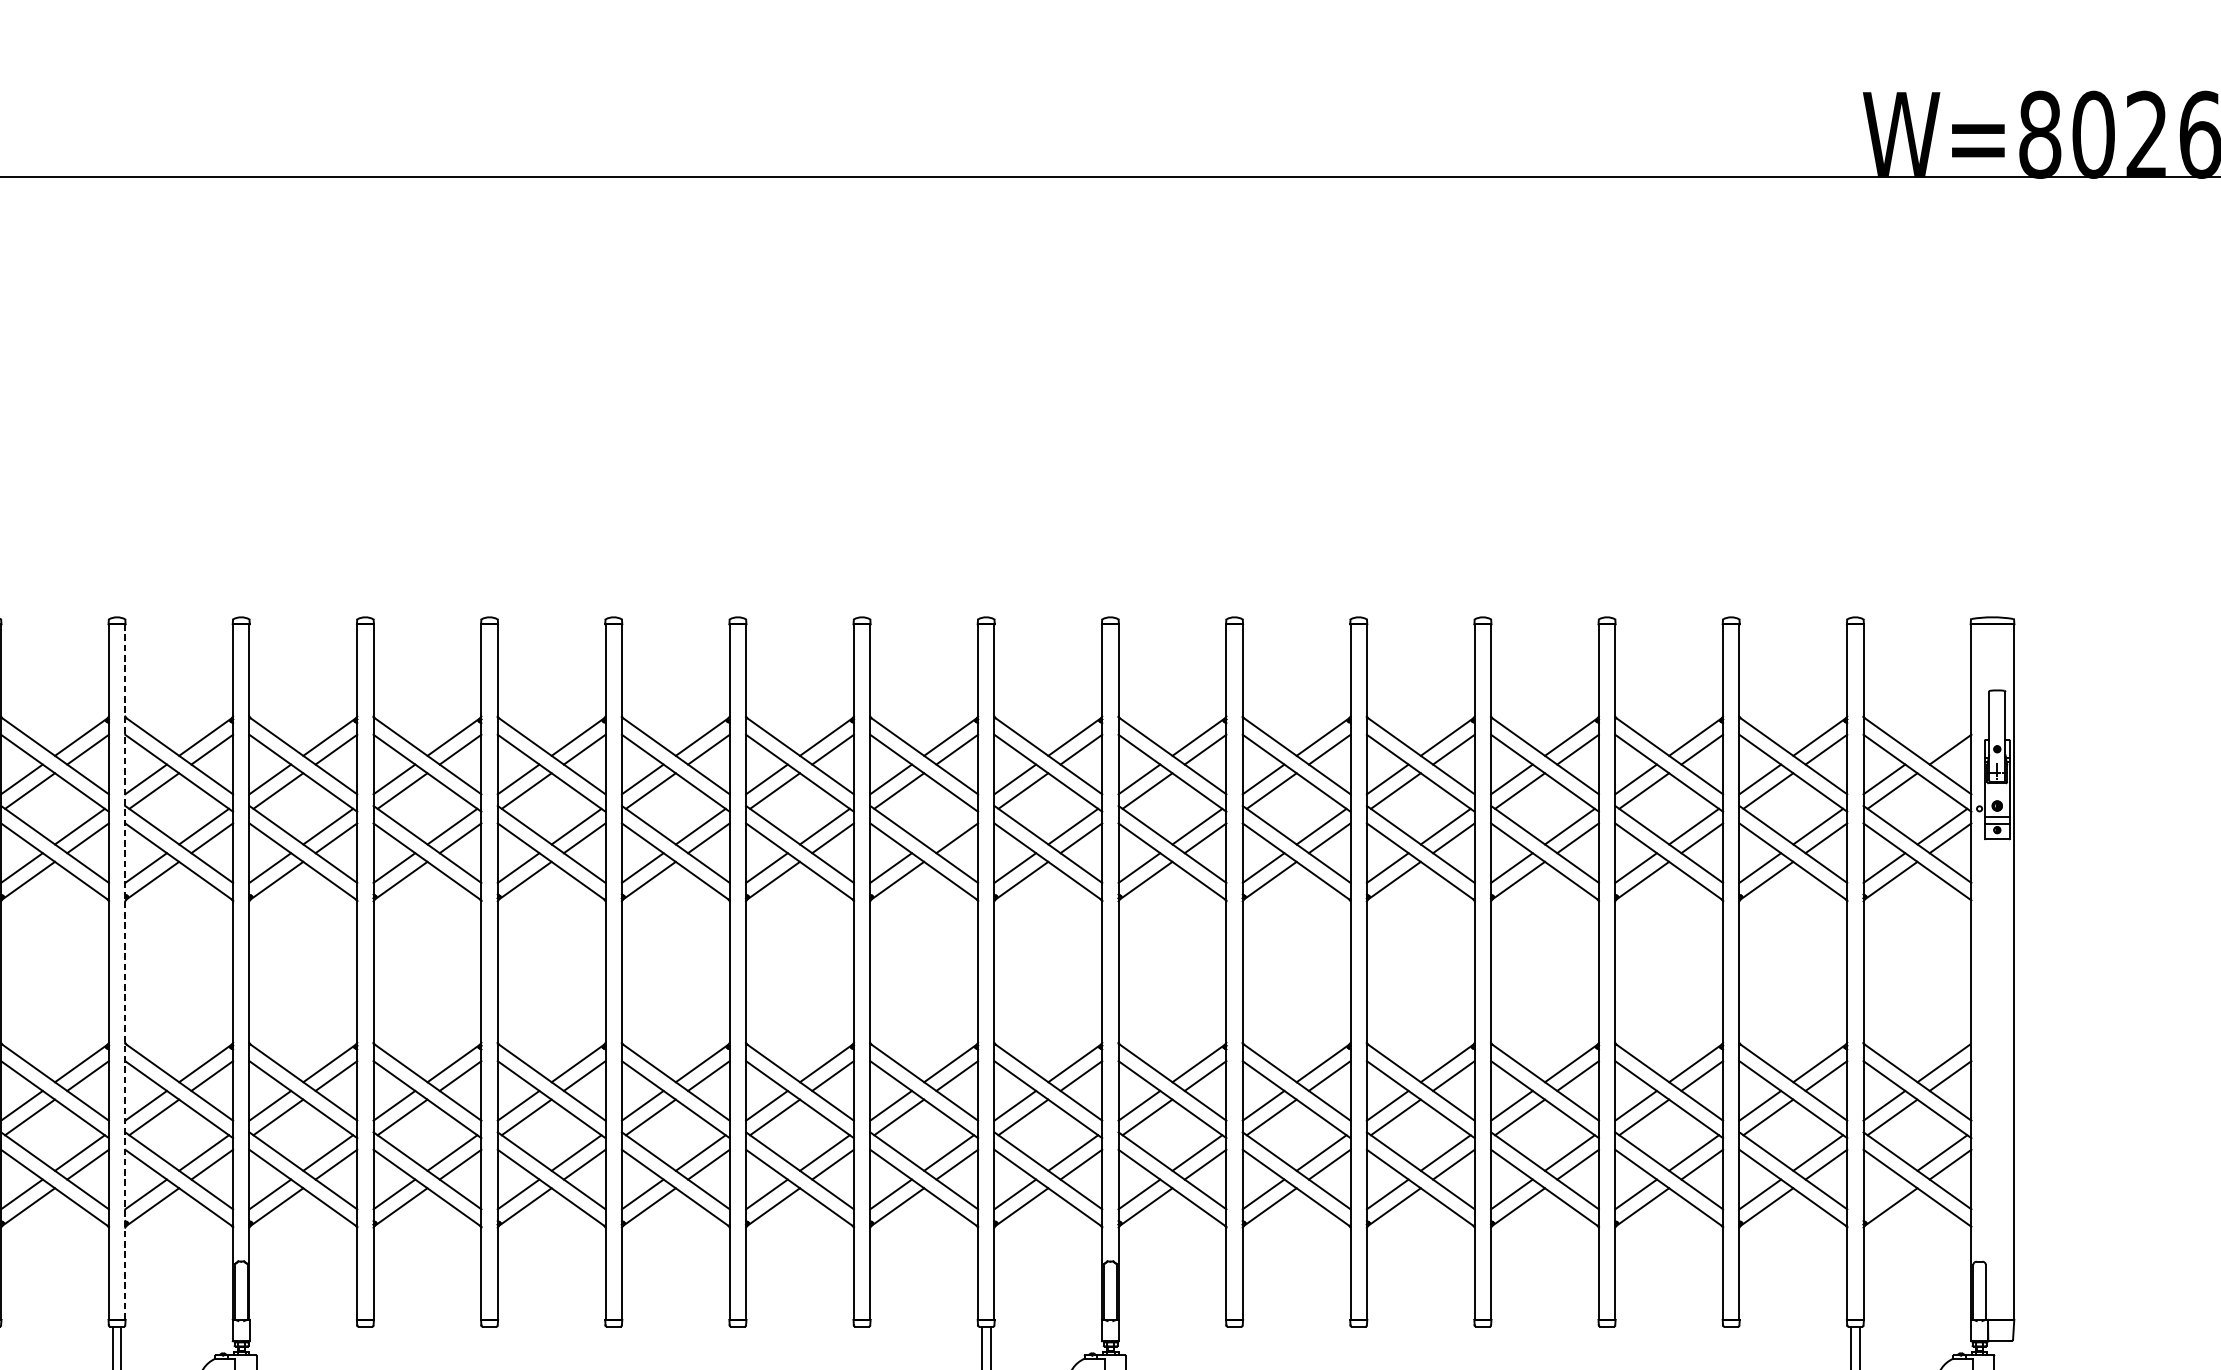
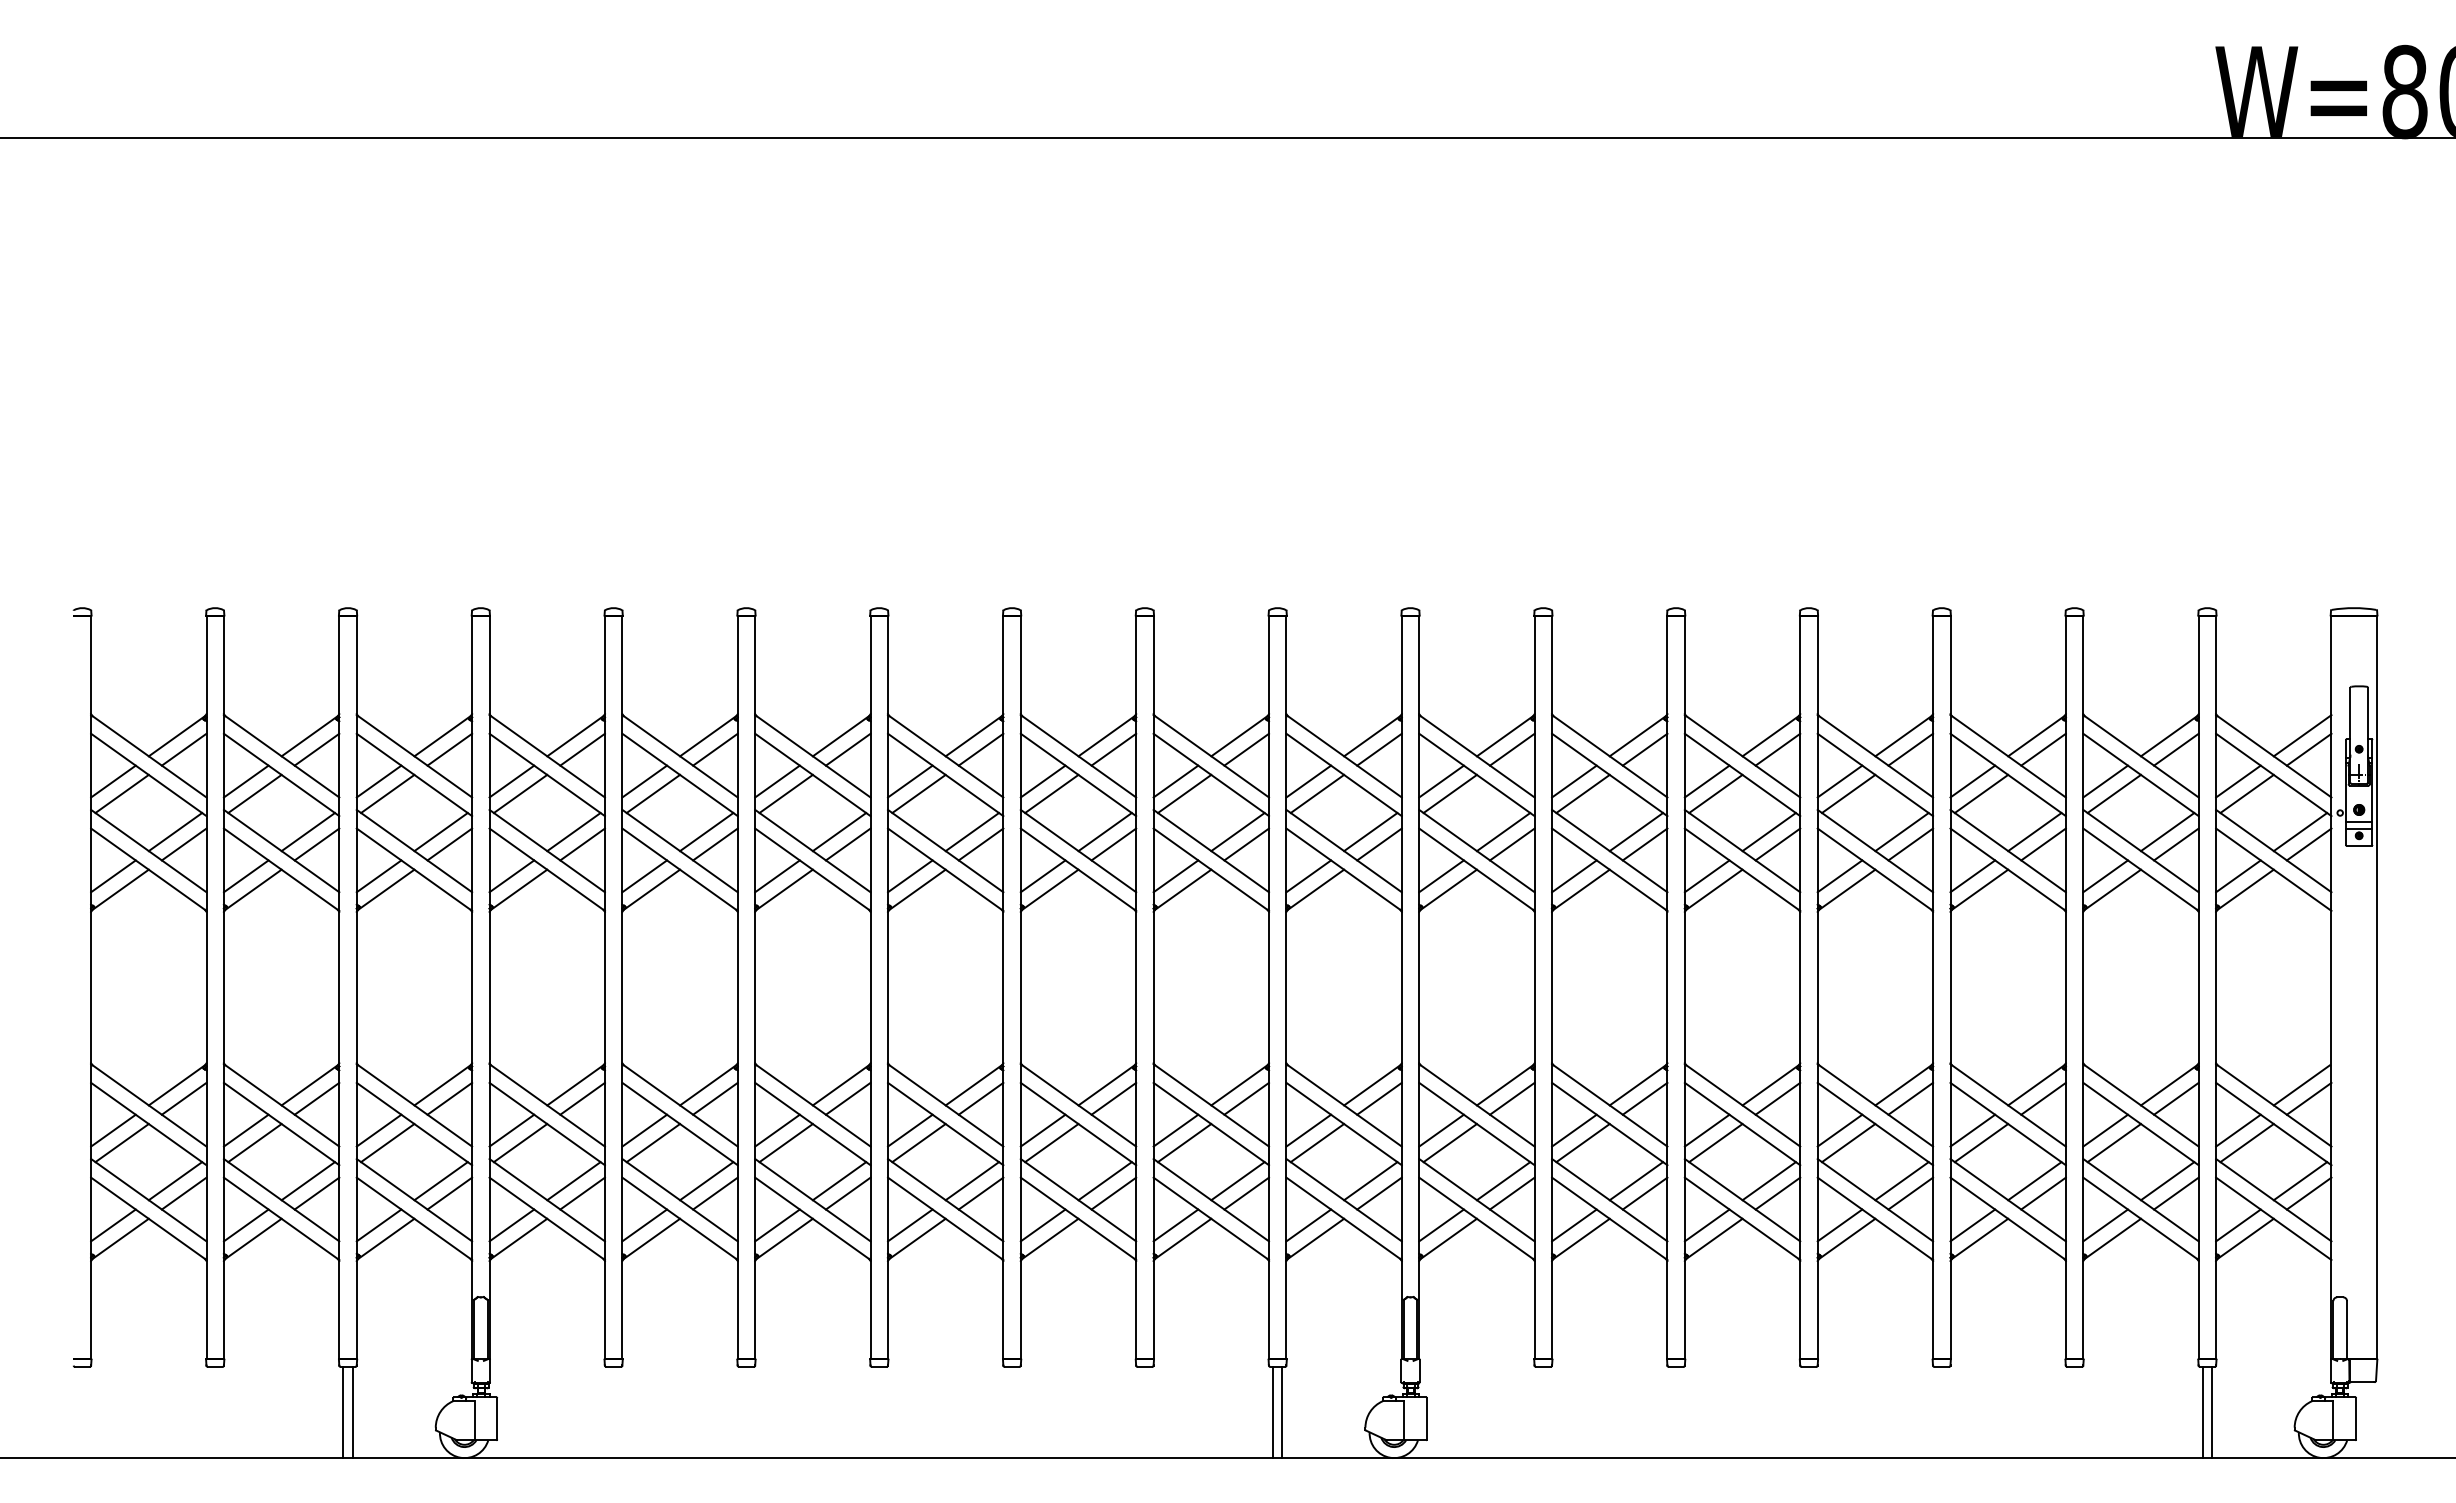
line: (1944, 736) -> (2302, 735), added
line: (948, 827) -> (1237, 832), added
line: (125, 971) -> (356, 987), dashed -> solid
line: (1884, 1194) -> (2238, 1225), added

